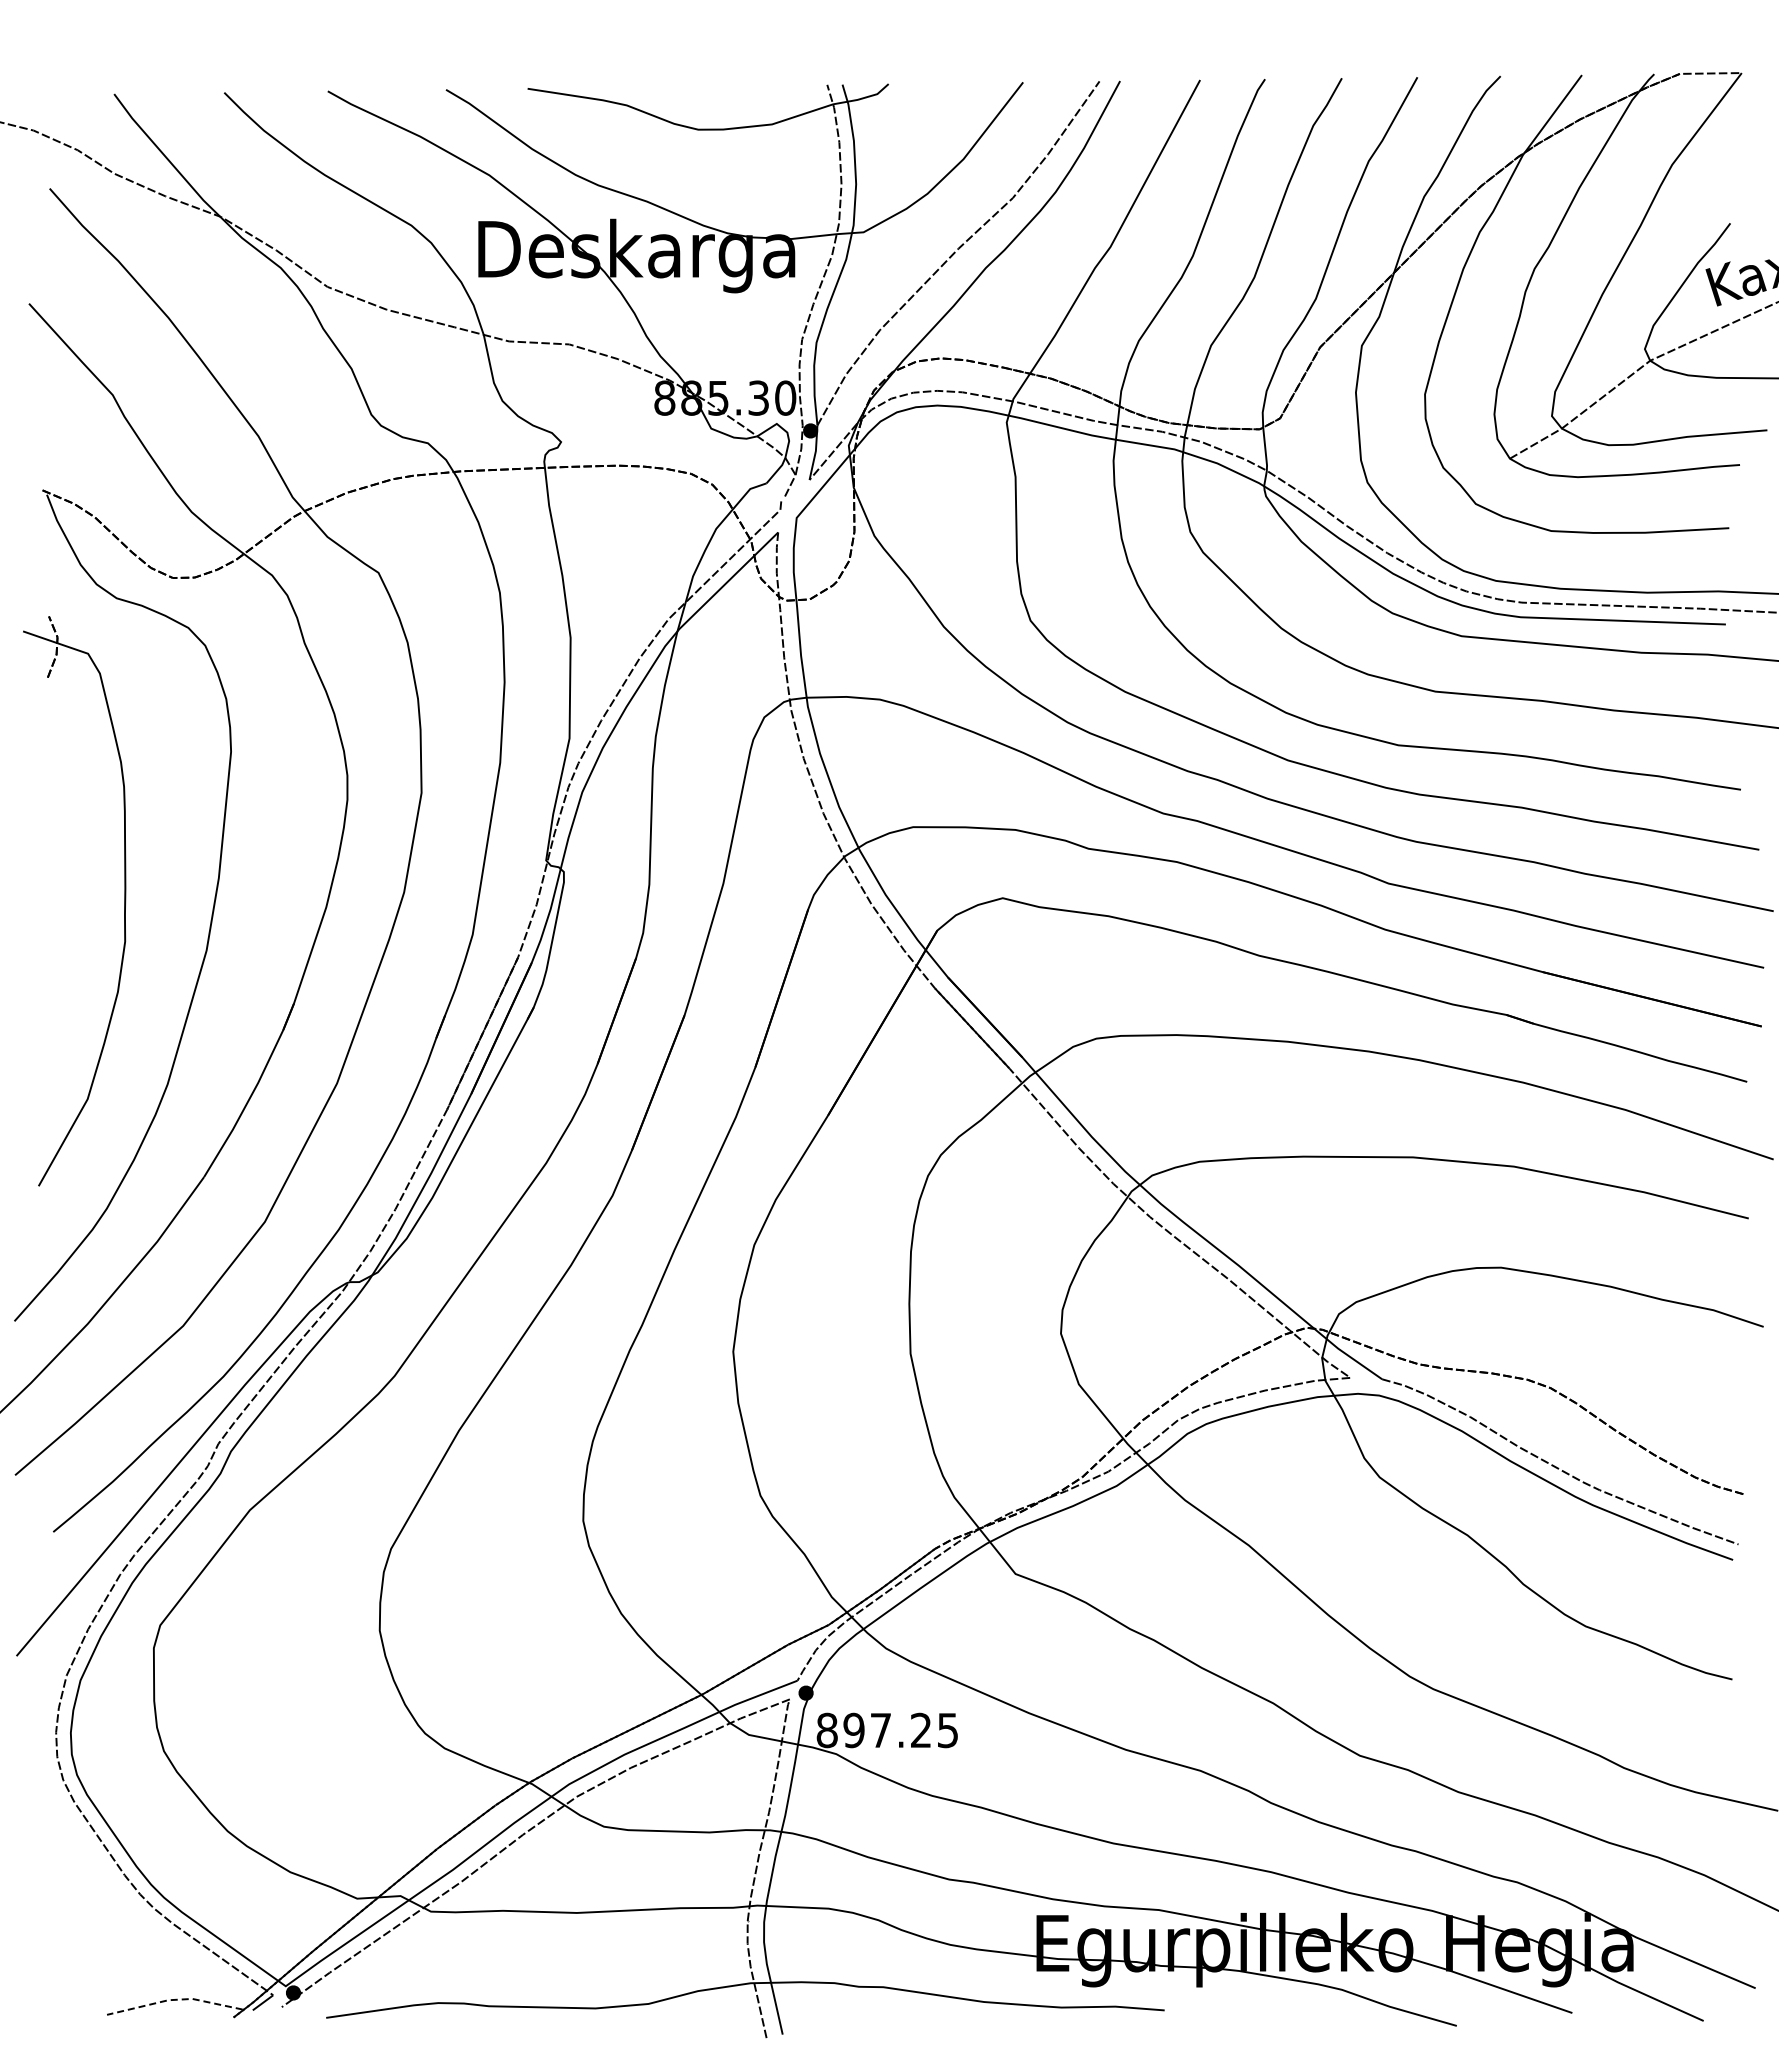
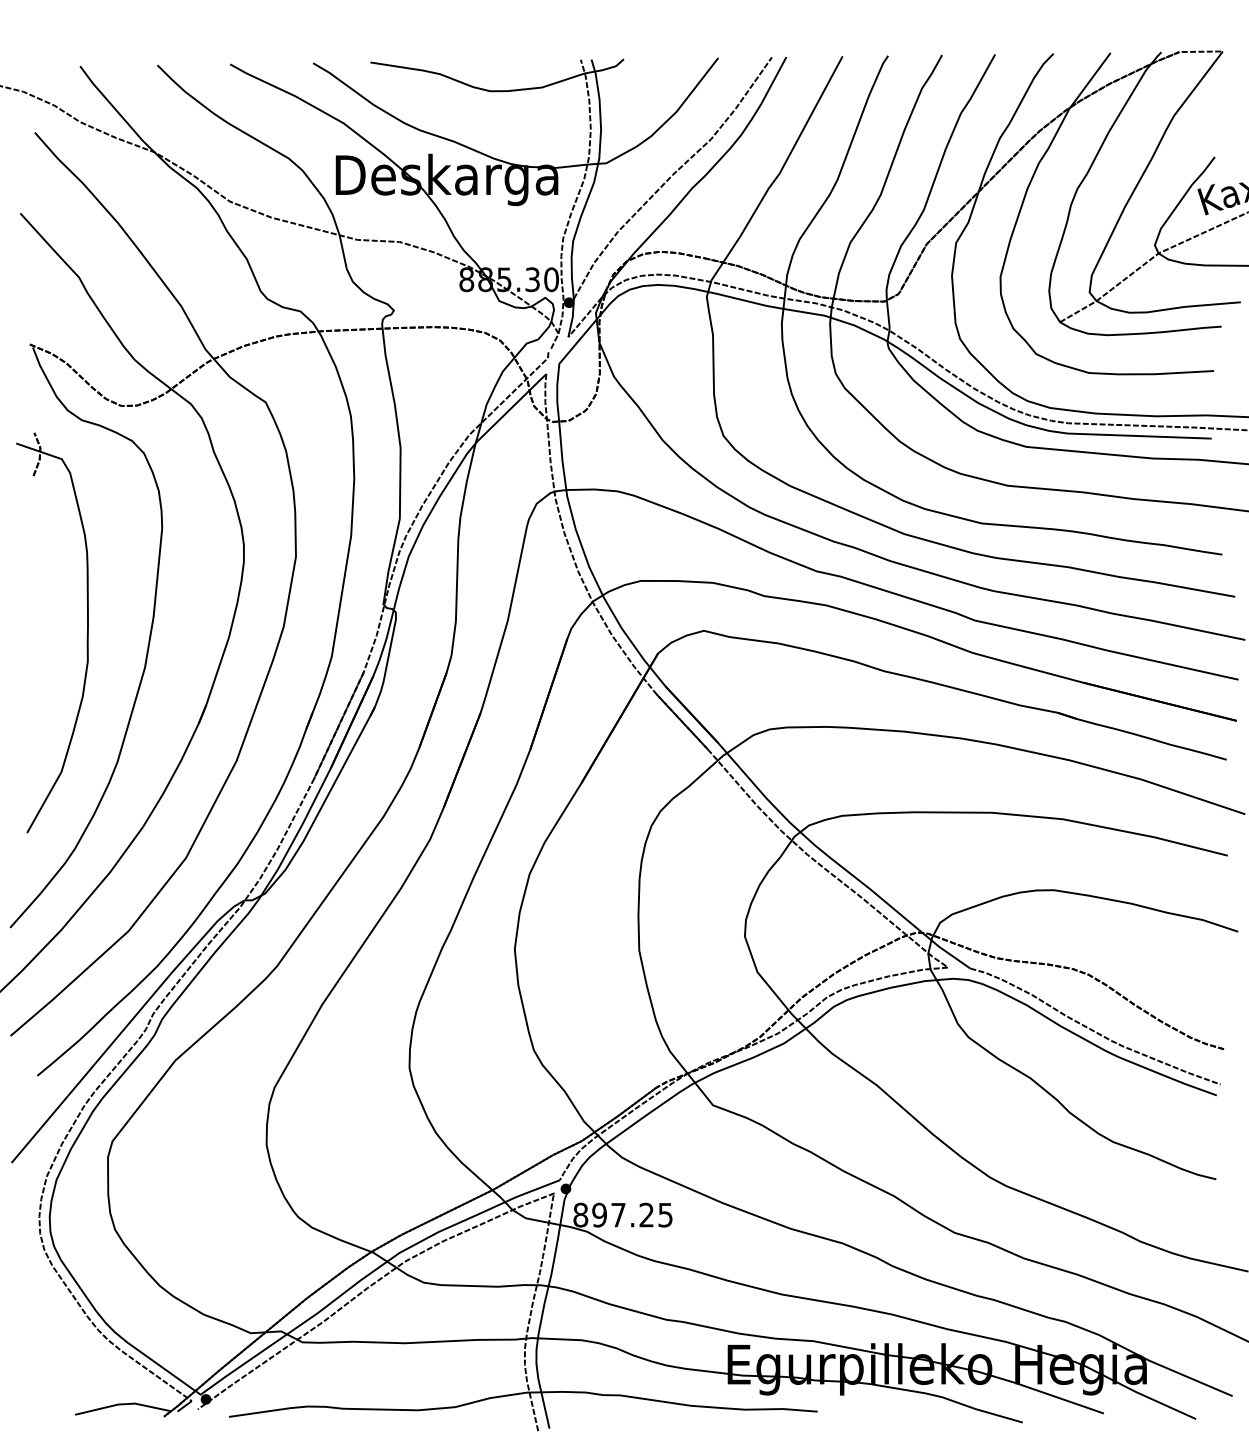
line: (174, 1999) -> (122, 1404), dashed -> solid

